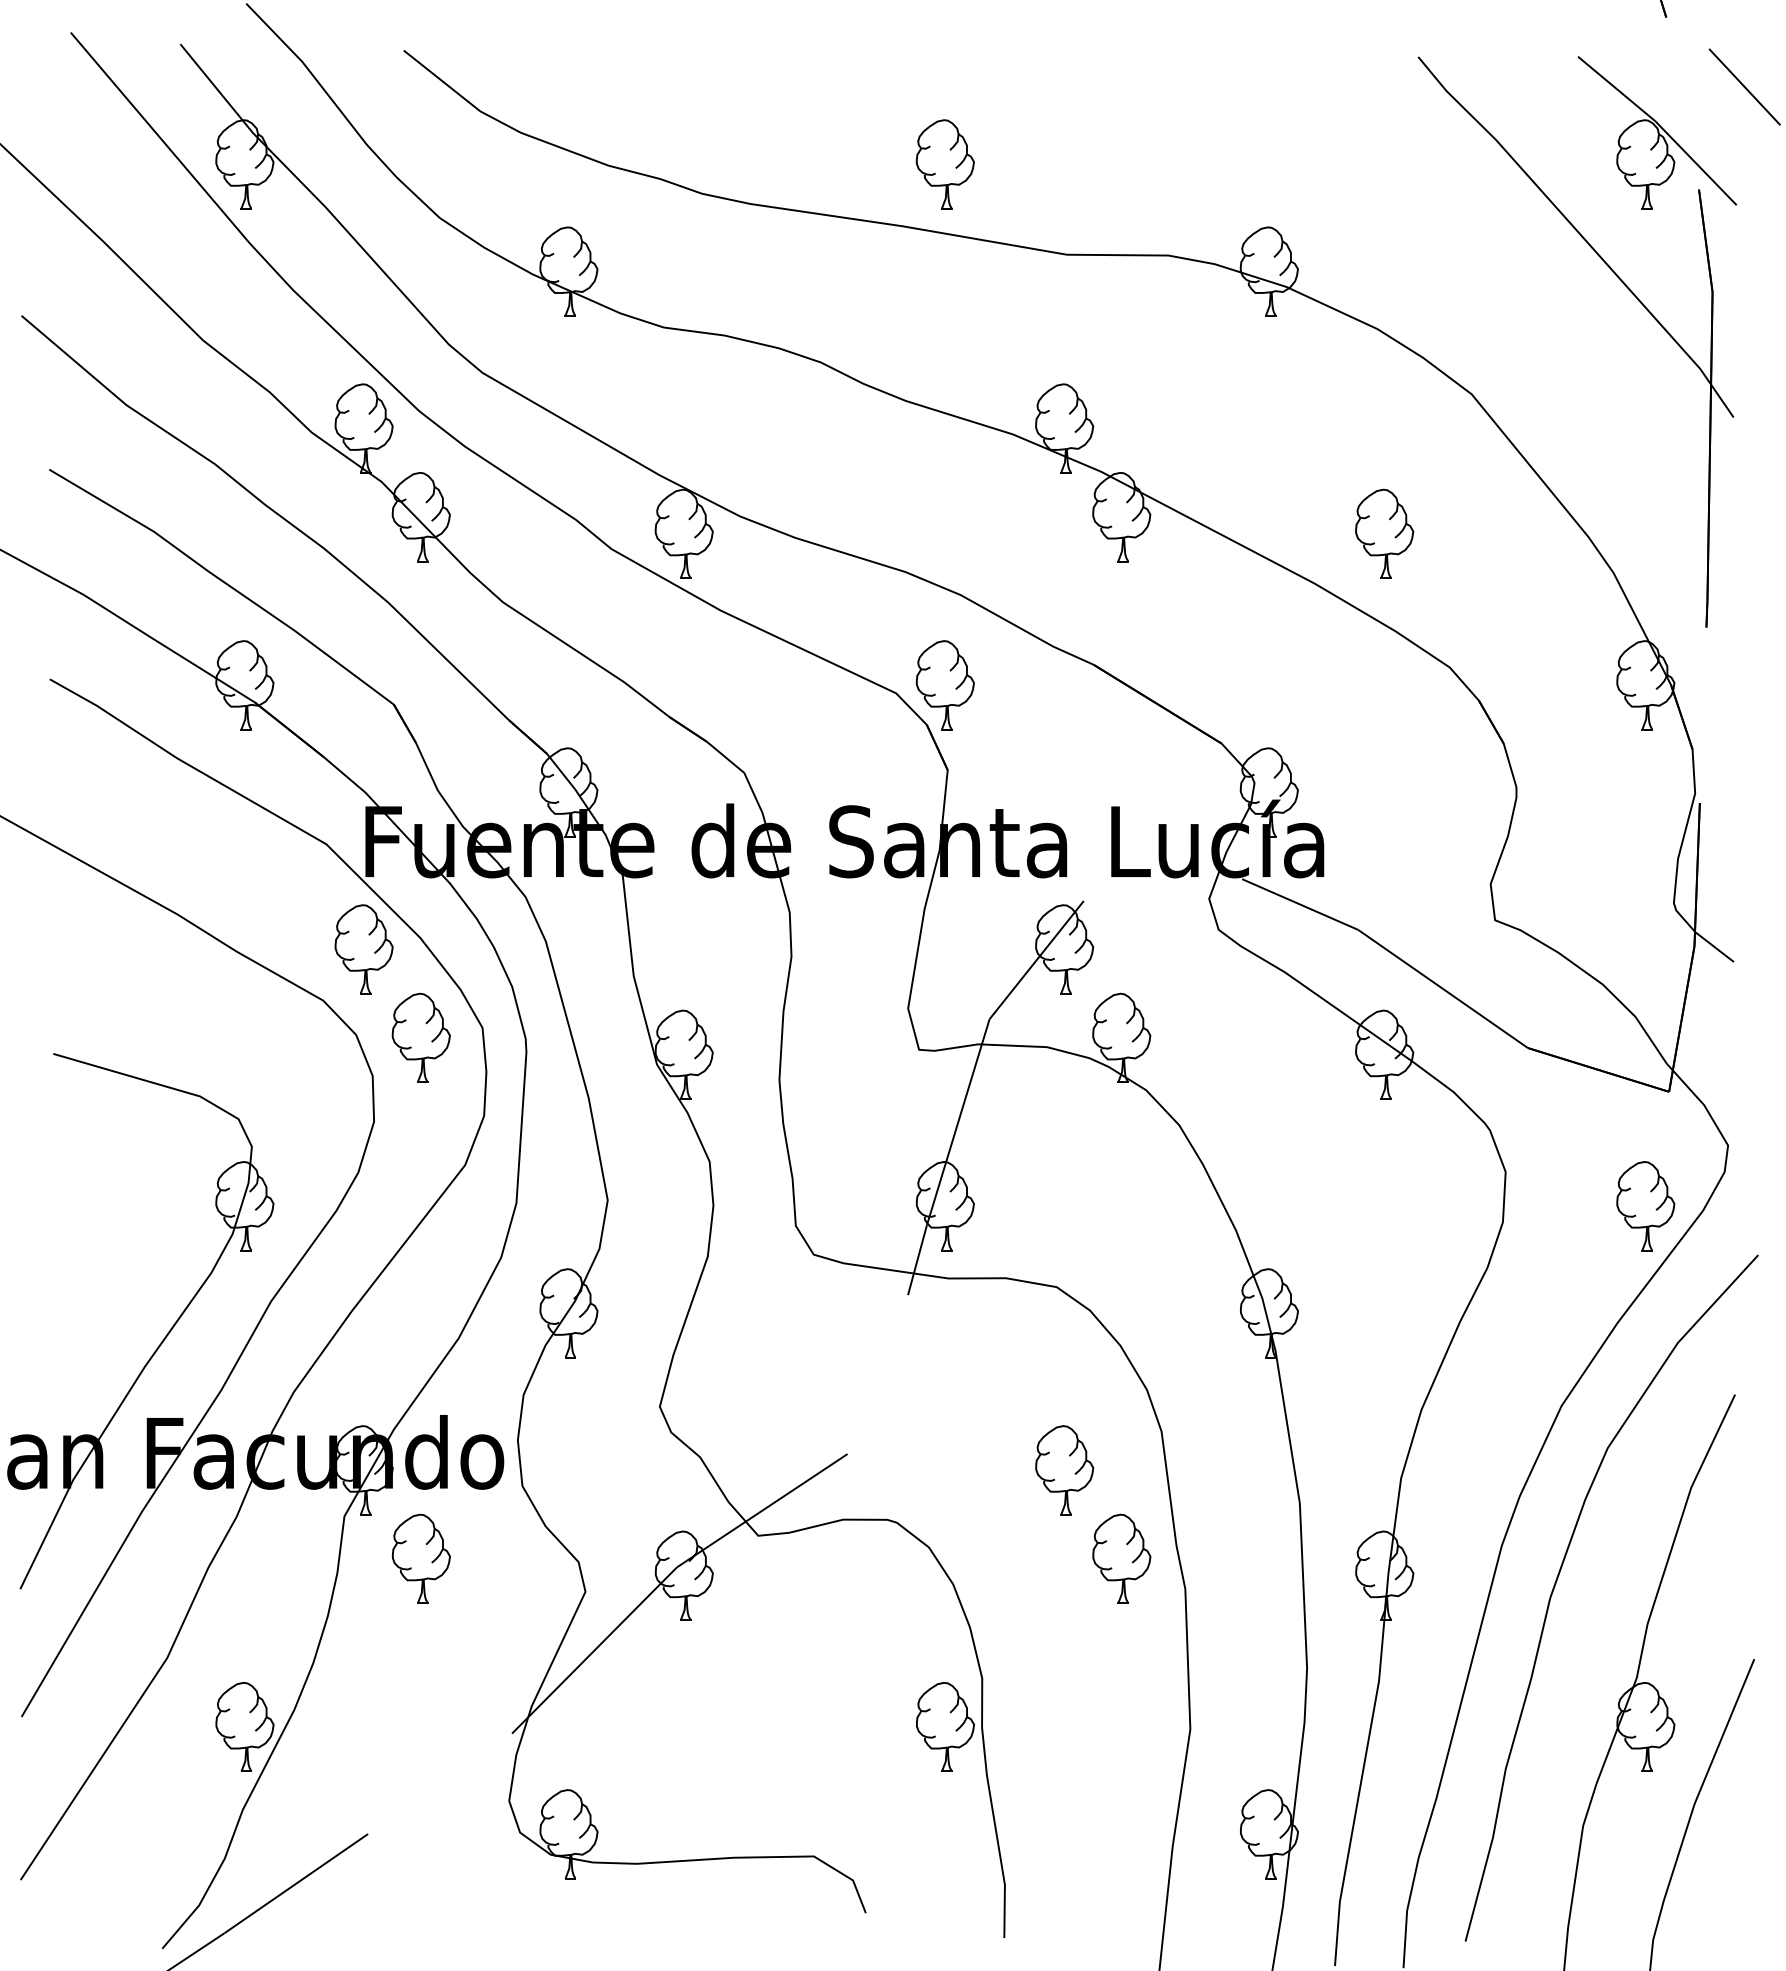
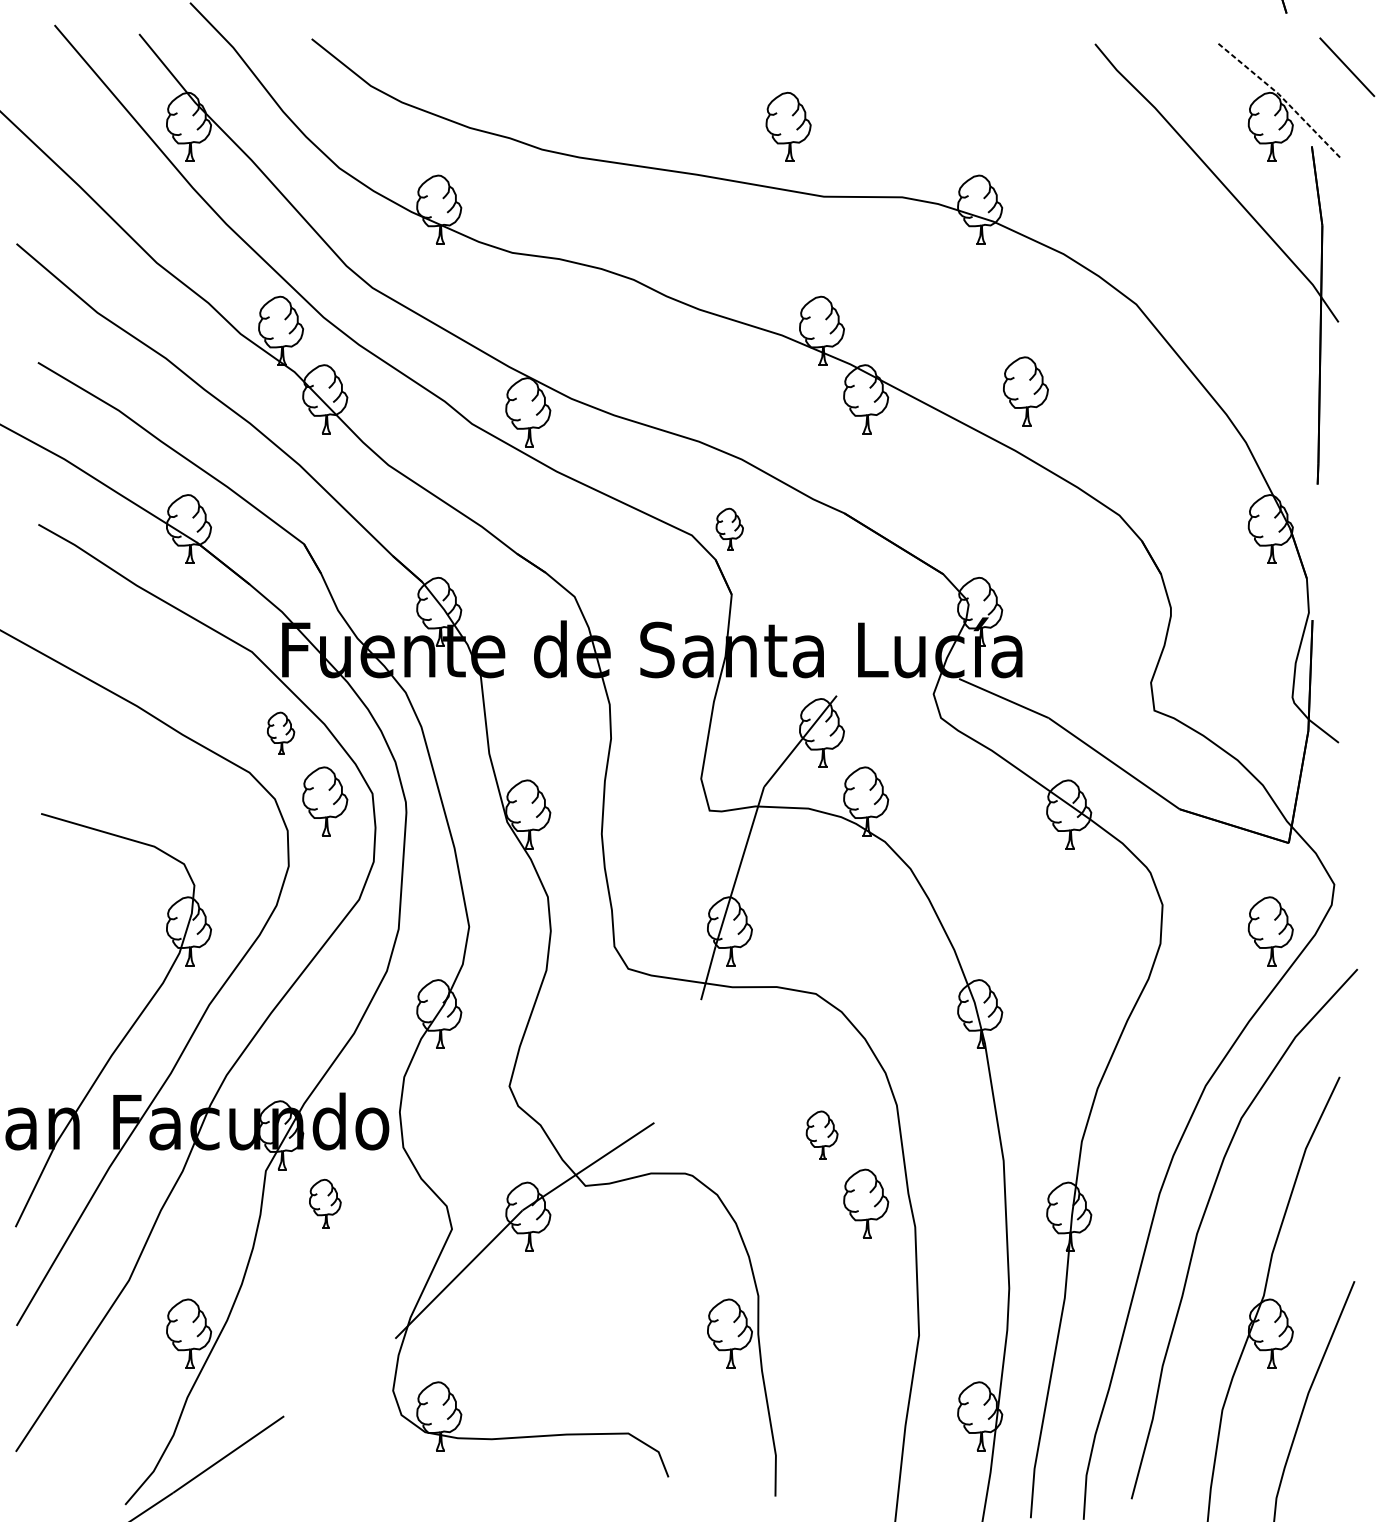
line: (1660, 126) -> (1282, 97), solid -> dashed
part: (944, 164) -> (787, 127), moved
part: (1384, 533) -> (1025, 391), moved
part: (944, 685) -> (729, 529), size x0.6
part: (363, 949) -> (280, 733), size x0.6
part: (1064, 1470) -> (821, 1135), size x0.7
part: (421, 1558) -> (325, 1203), size x0.7

